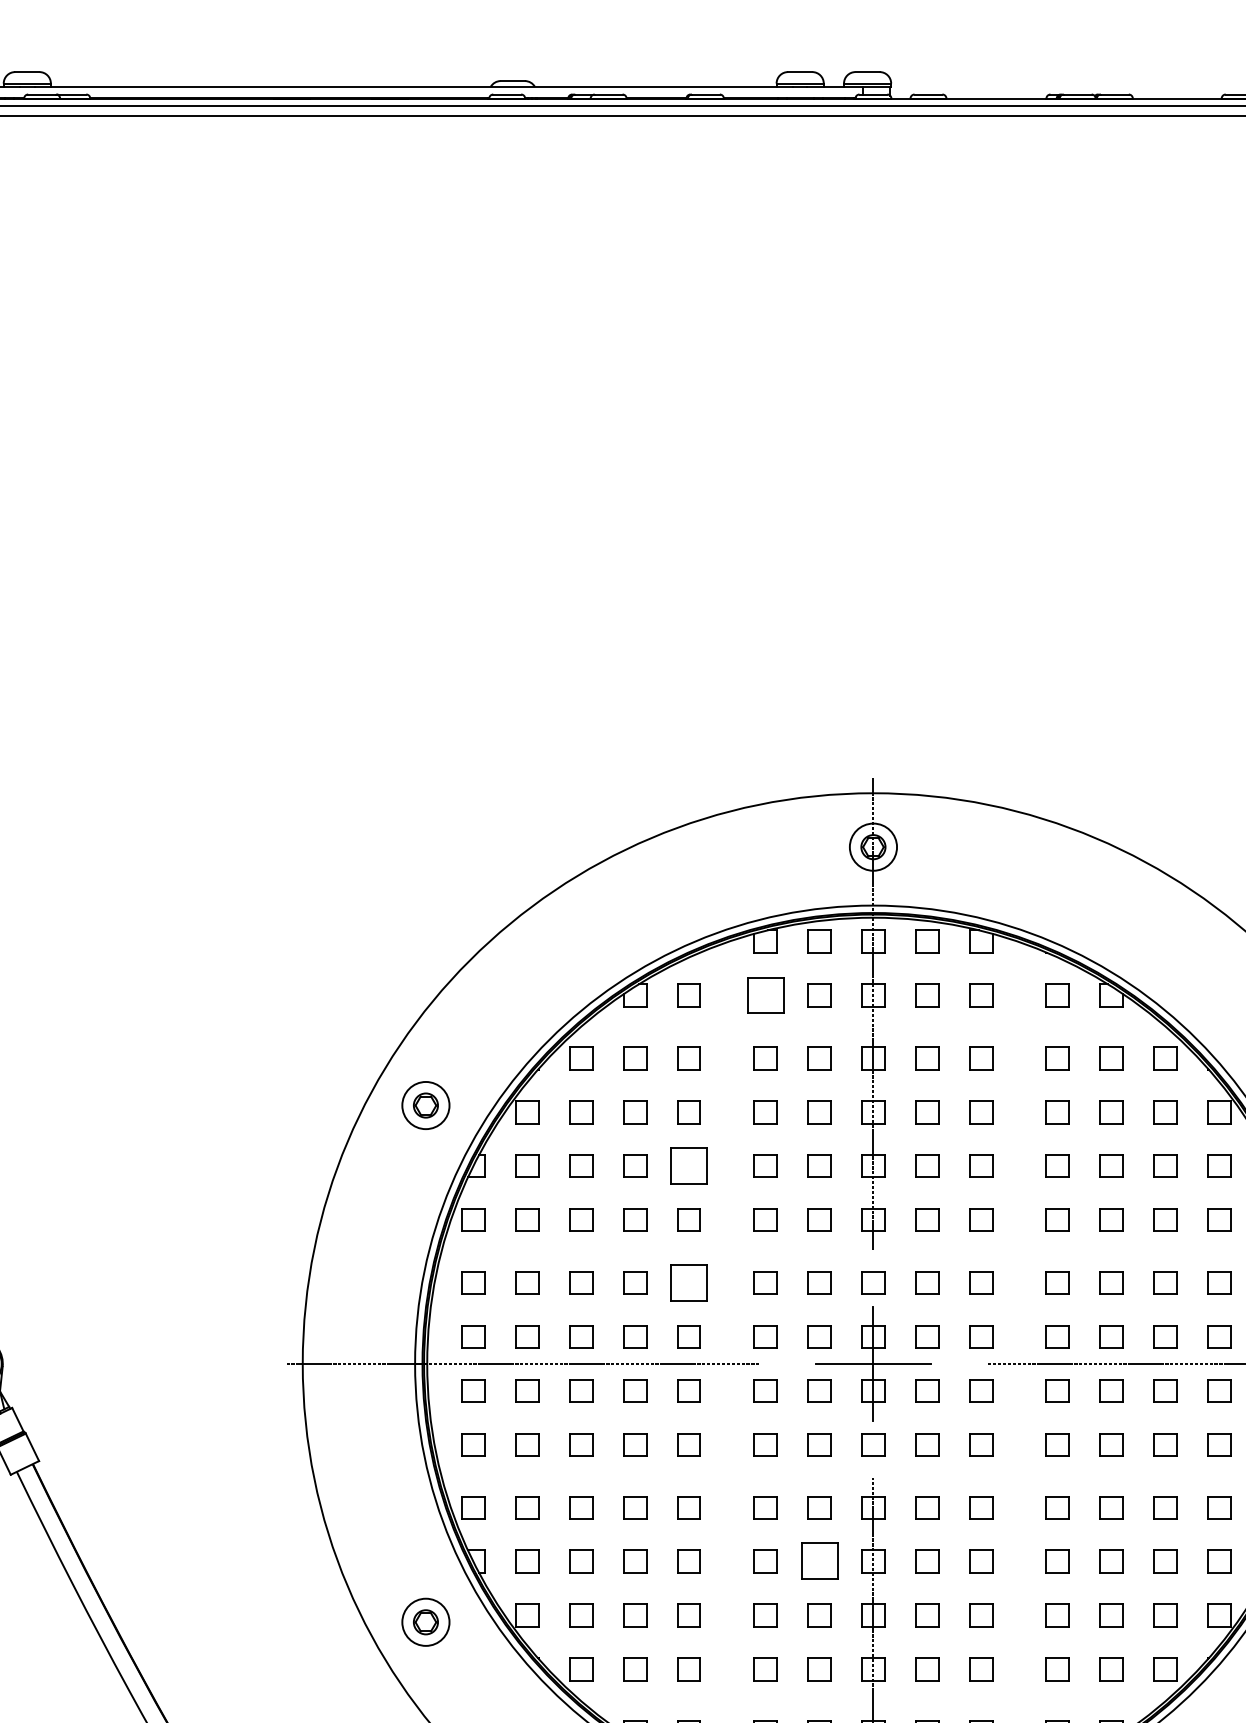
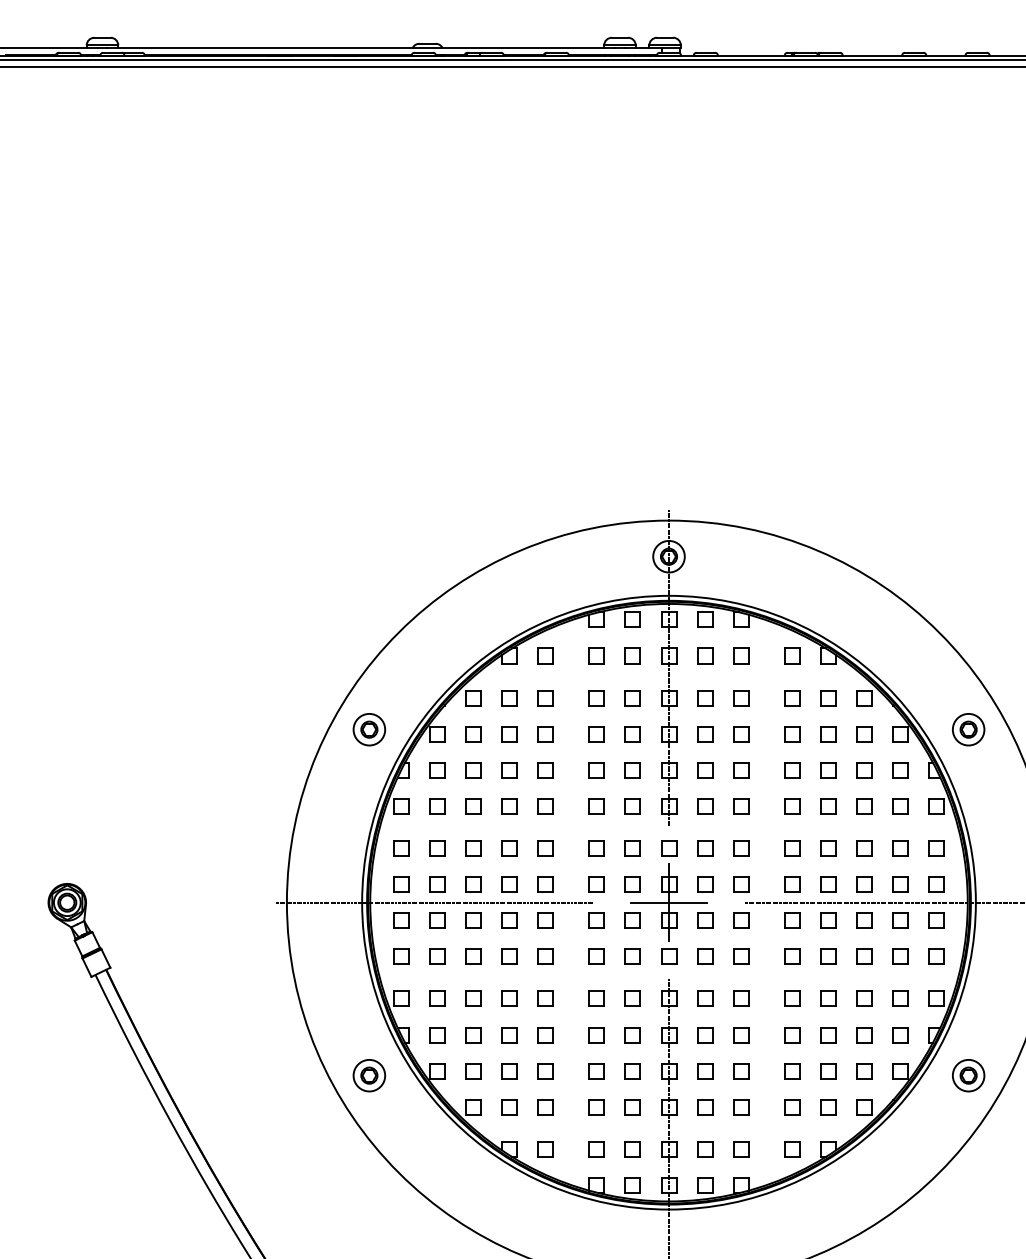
part: (765, 994) -> (596, 655), size x0.62
part: (688, 1166) -> (545, 770), size x0.62
part: (688, 1282) -> (545, 848), size x0.62
part: (818, 1562) -> (632, 1035), size x0.62

